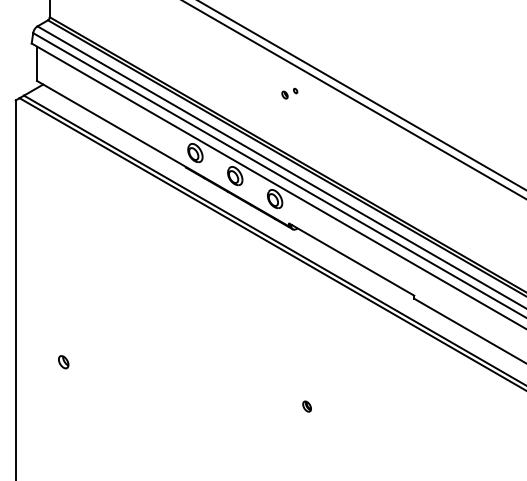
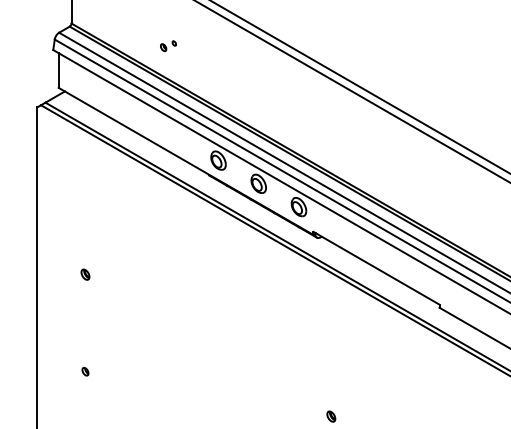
part: (289, 93) -> (168, 45), moved
part: (63, 265) -> (85, 274), added
part: (63, 361) -> (85, 371), size x0.62

